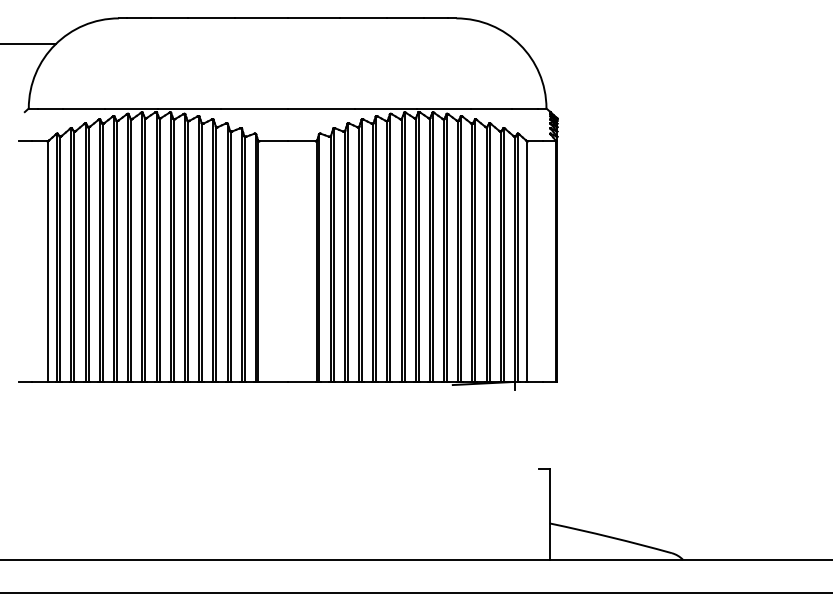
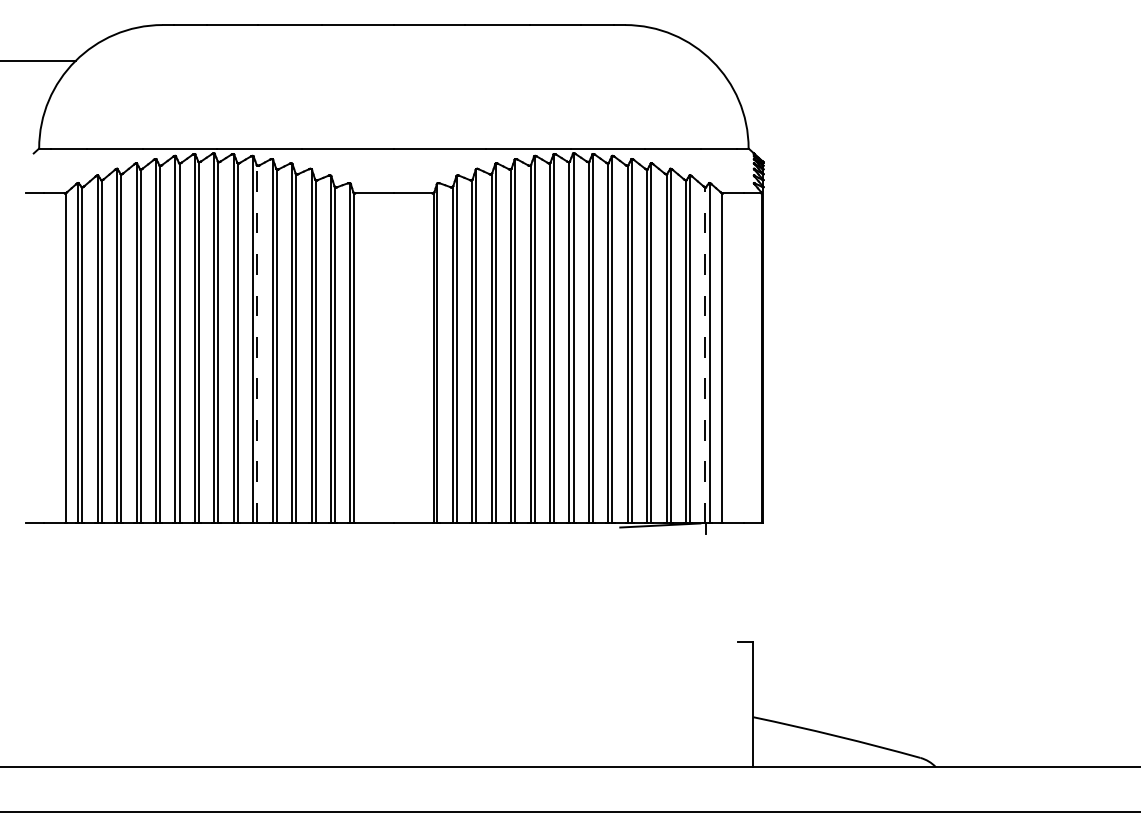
line: (188, 251) -> (257, 344), solid -> dashed
line: (515, 258) -> (705, 354), solid -> dashed

